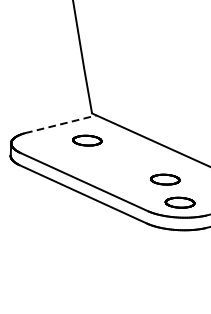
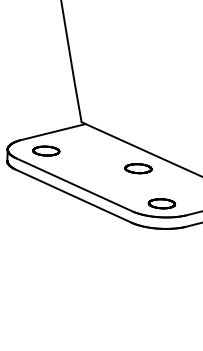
line: (61, 124) -> (53, 132), dashed -> solid
part: (87, 140) -> (46, 150), moved
part: (165, 179) -> (138, 168), moved

